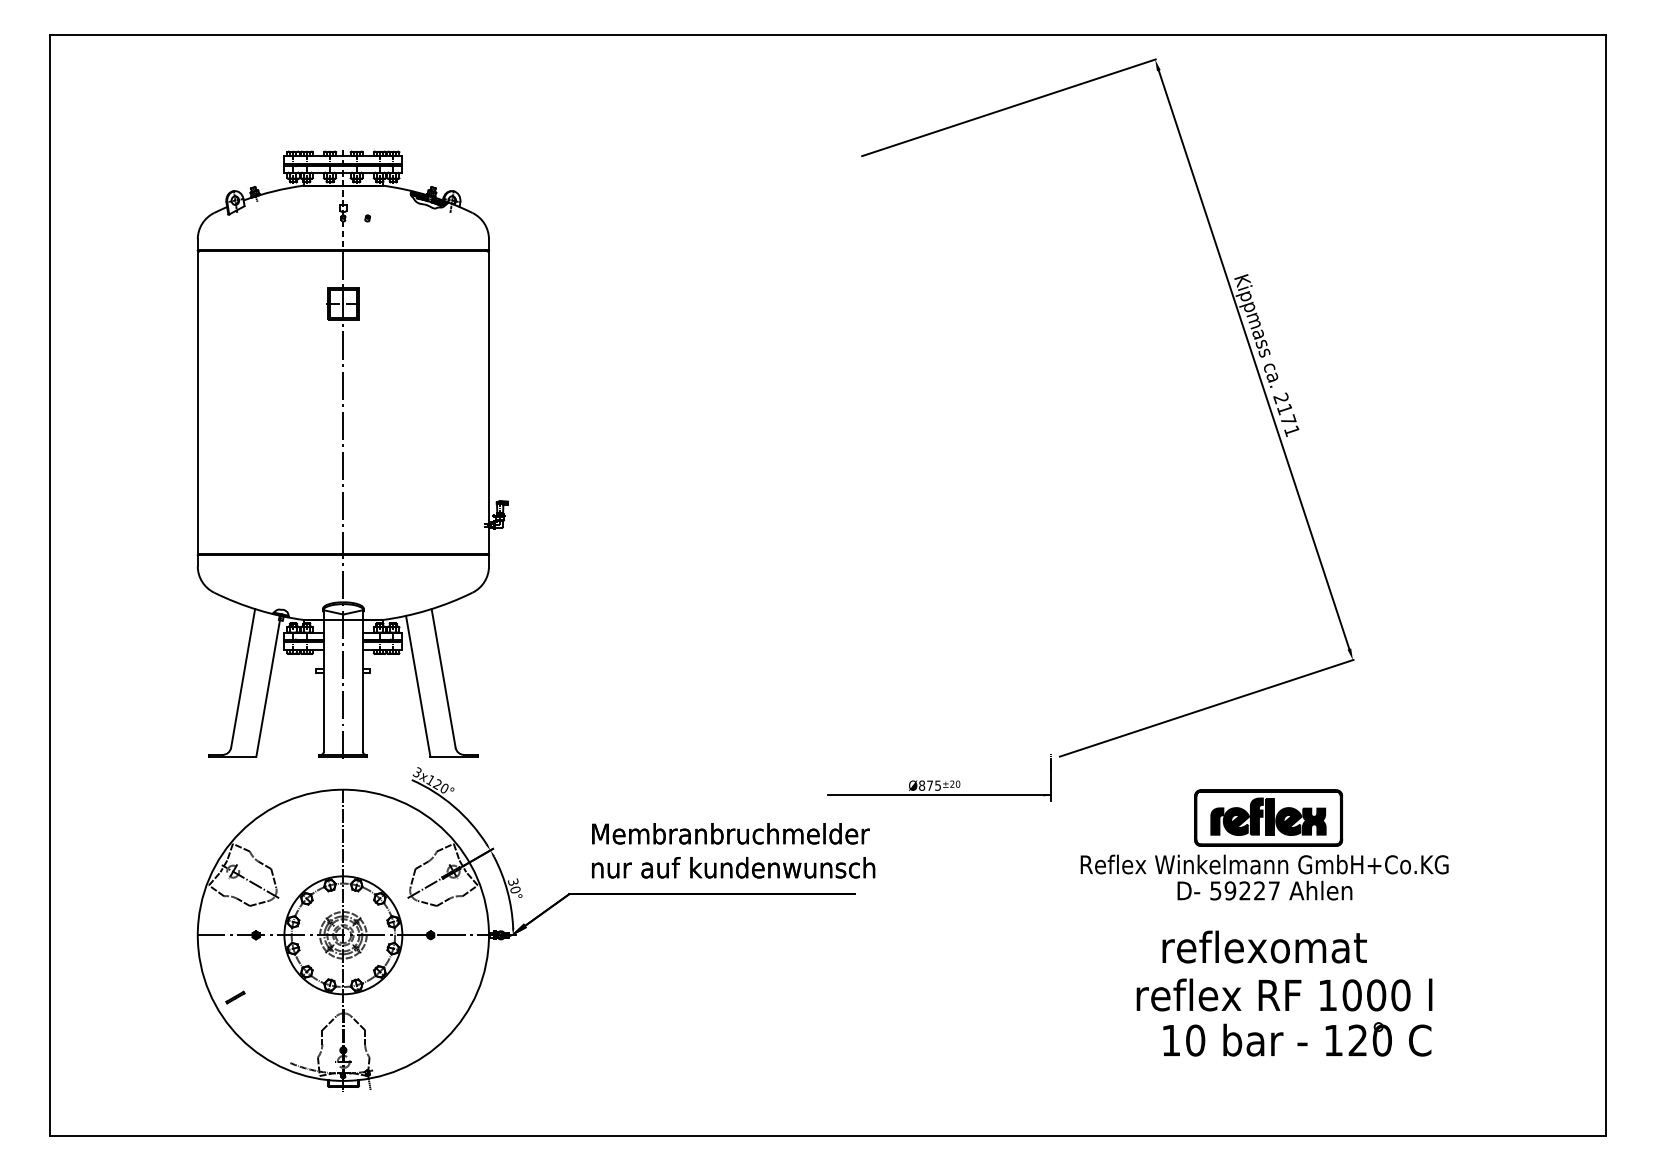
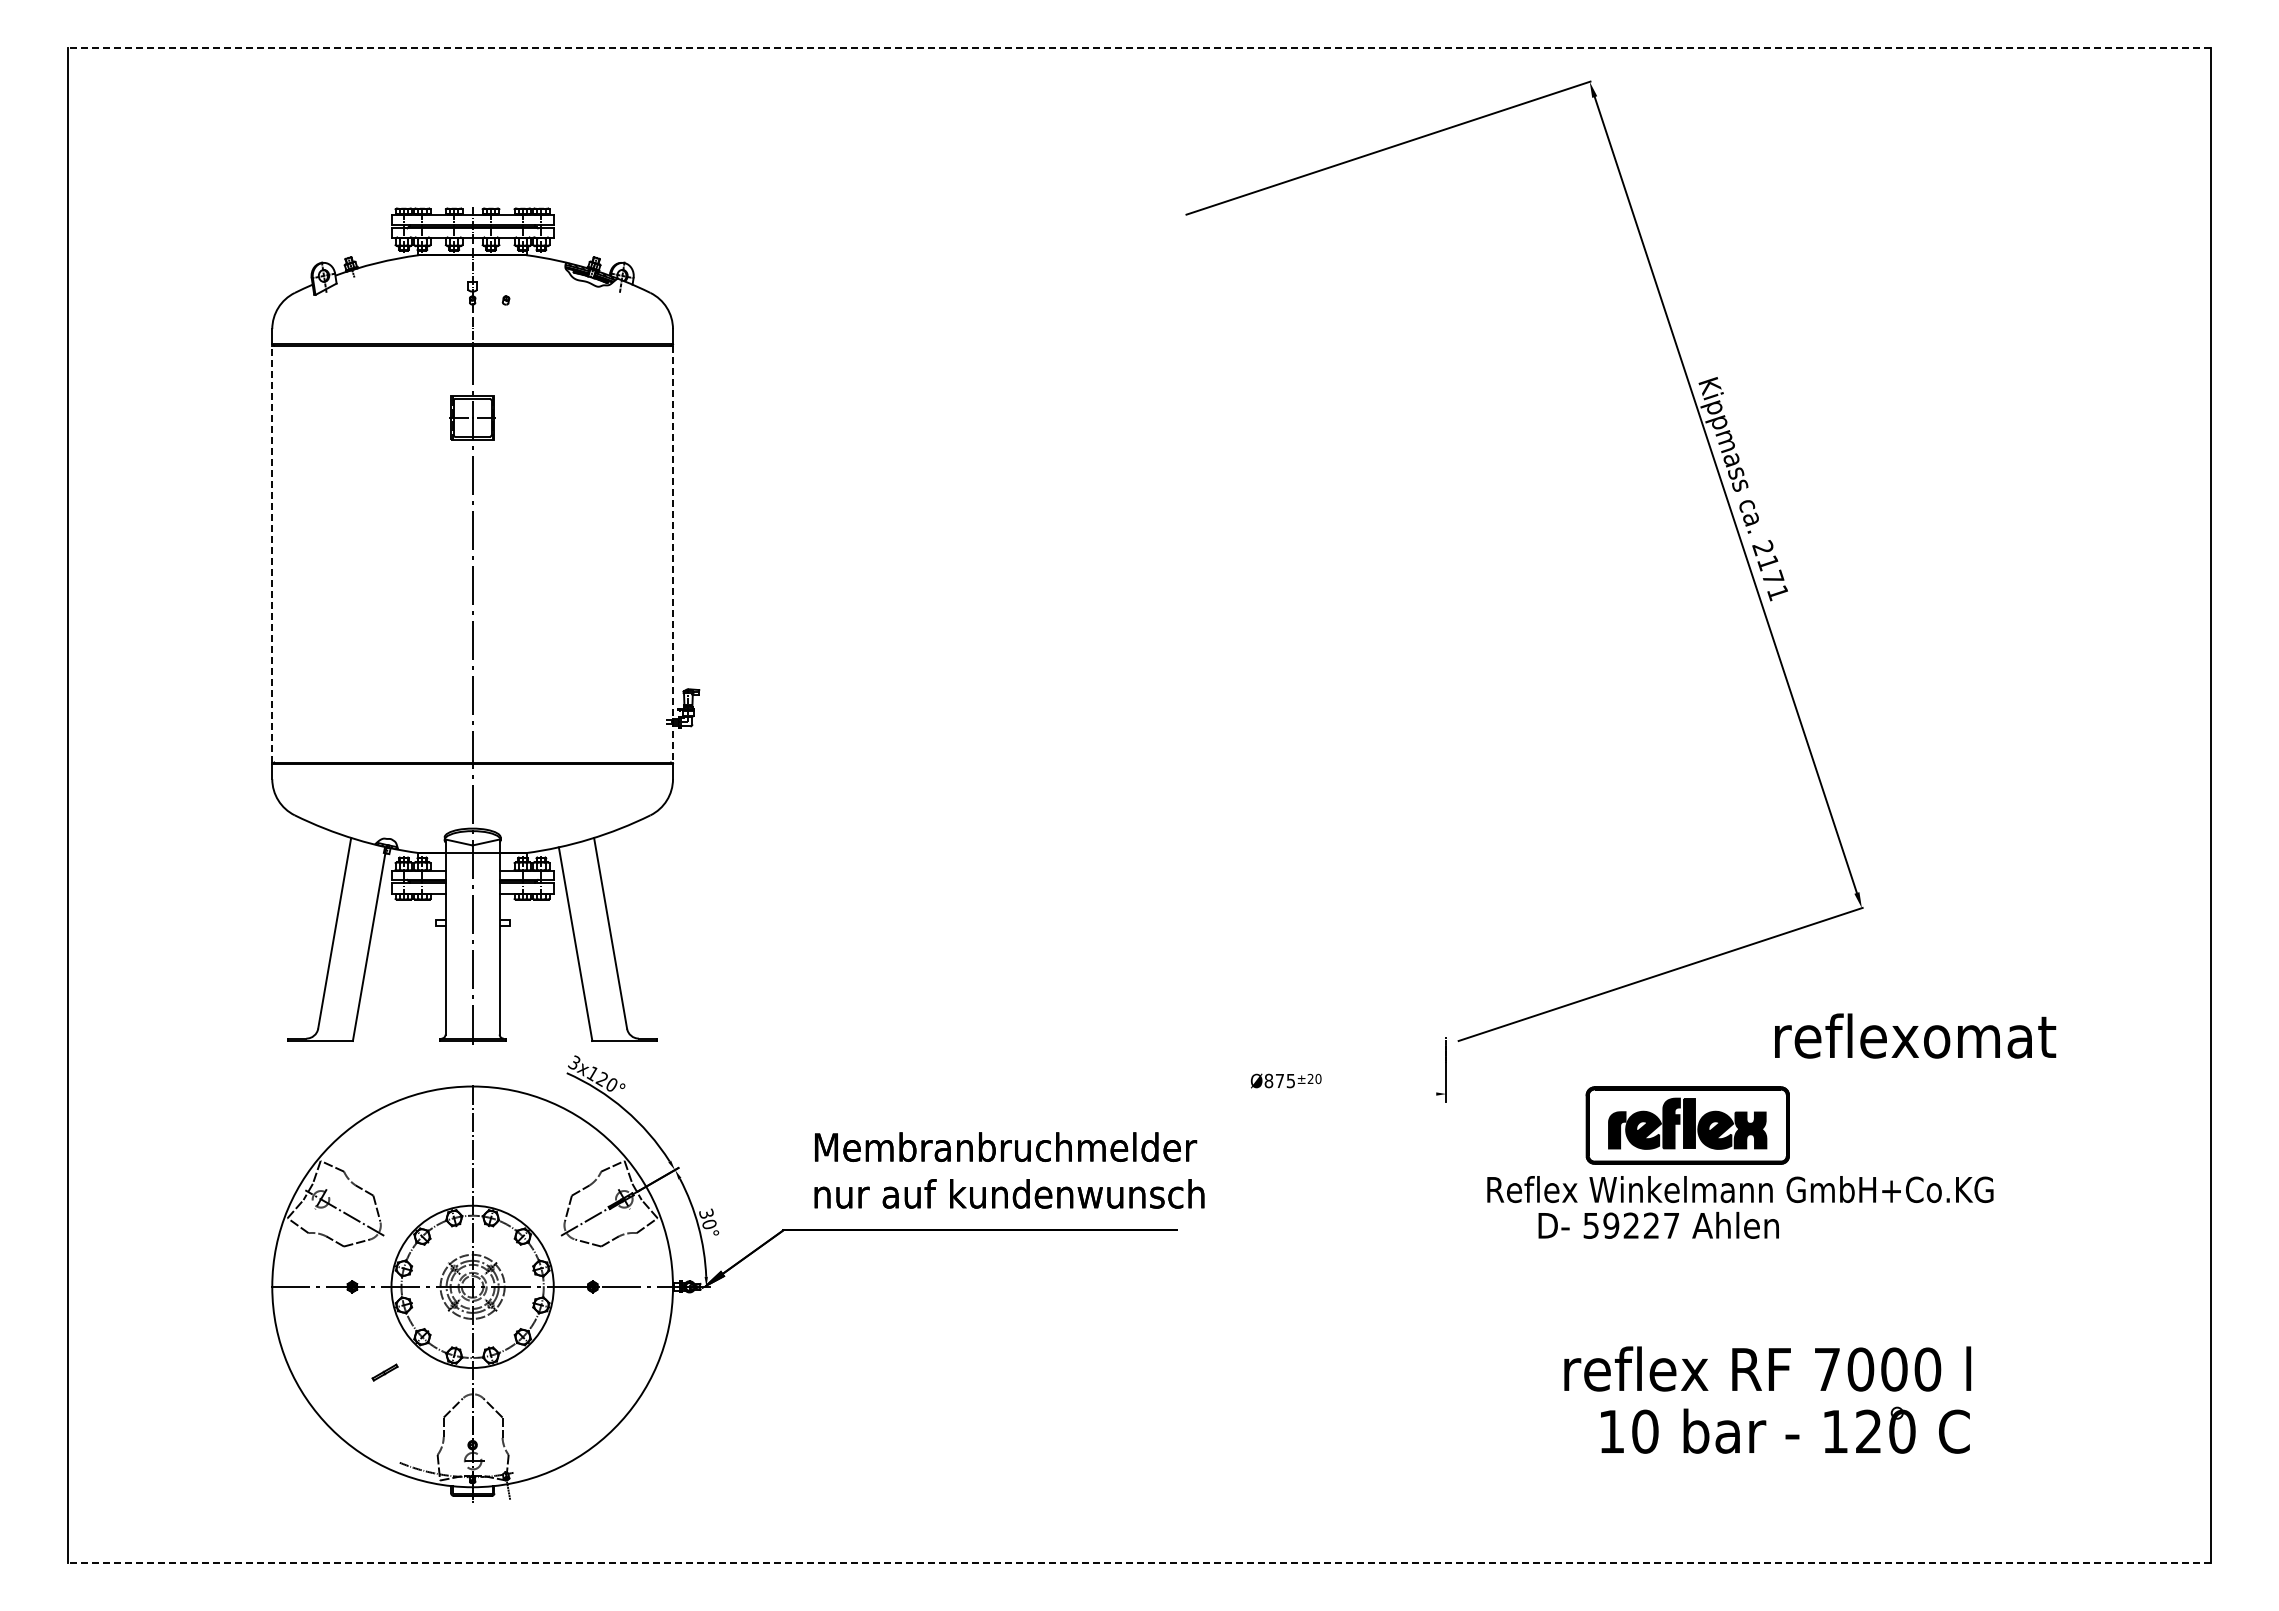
line: (828, 35) -> (1139, 48), solid -> dashed
line: (197, 402) -> (272, 553), solid -> dashed
line: (489, 403) -> (673, 554), solid -> dashed
line: (939, 795) -> (1292, 1094), removed
part: (1268, 818) -> (1687, 1125), moved
text: (1264, 890) -> (1658, 1225), moved
text: (1264, 946) -> (1915, 1035), moved
text: (1327, 995) -> (1827, 1369), 1000 -> 7000
part: (235, 997) -> (384, 1372), moved
line: (828, 1135) -> (1139, 1562), solid -> dashed

